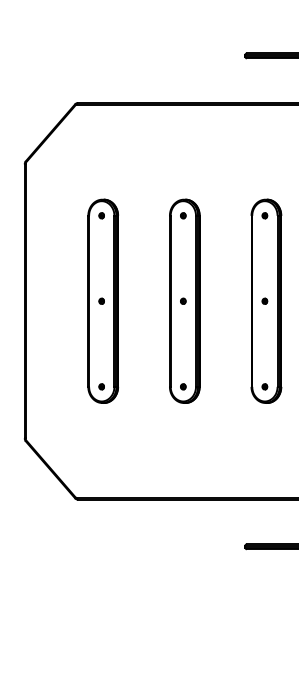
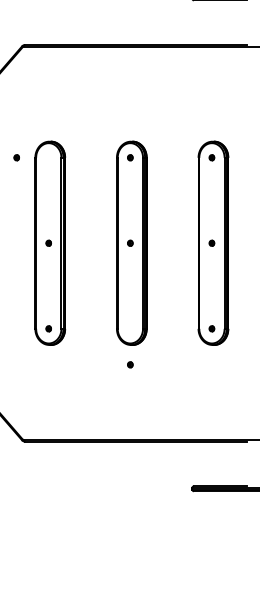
part: (101, 215) -> (16, 157), moved
part: (183, 386) -> (130, 364), moved

